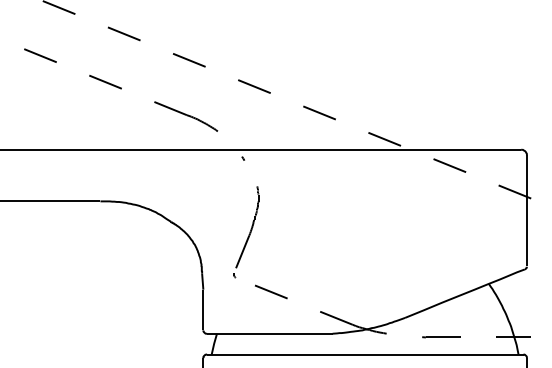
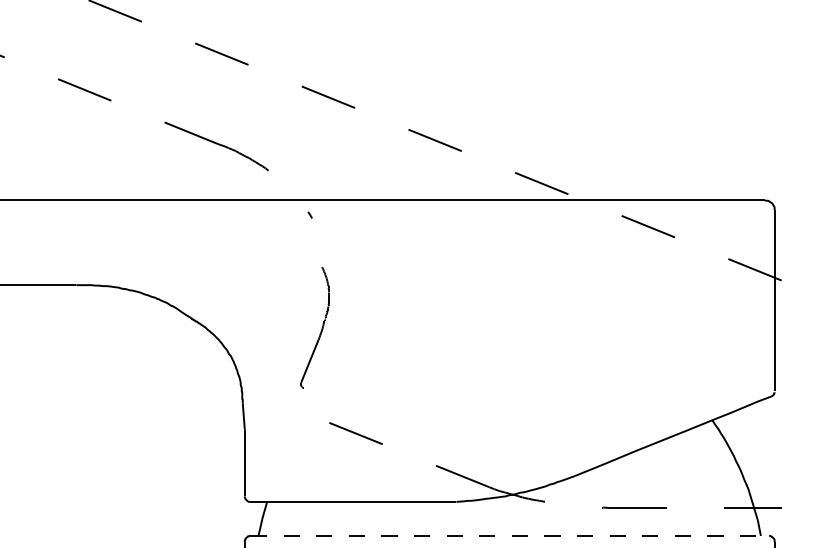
part: (246, 232) -> (315, 336), size x0.7
line: (365, 354) -> (510, 535), solid -> dashed

